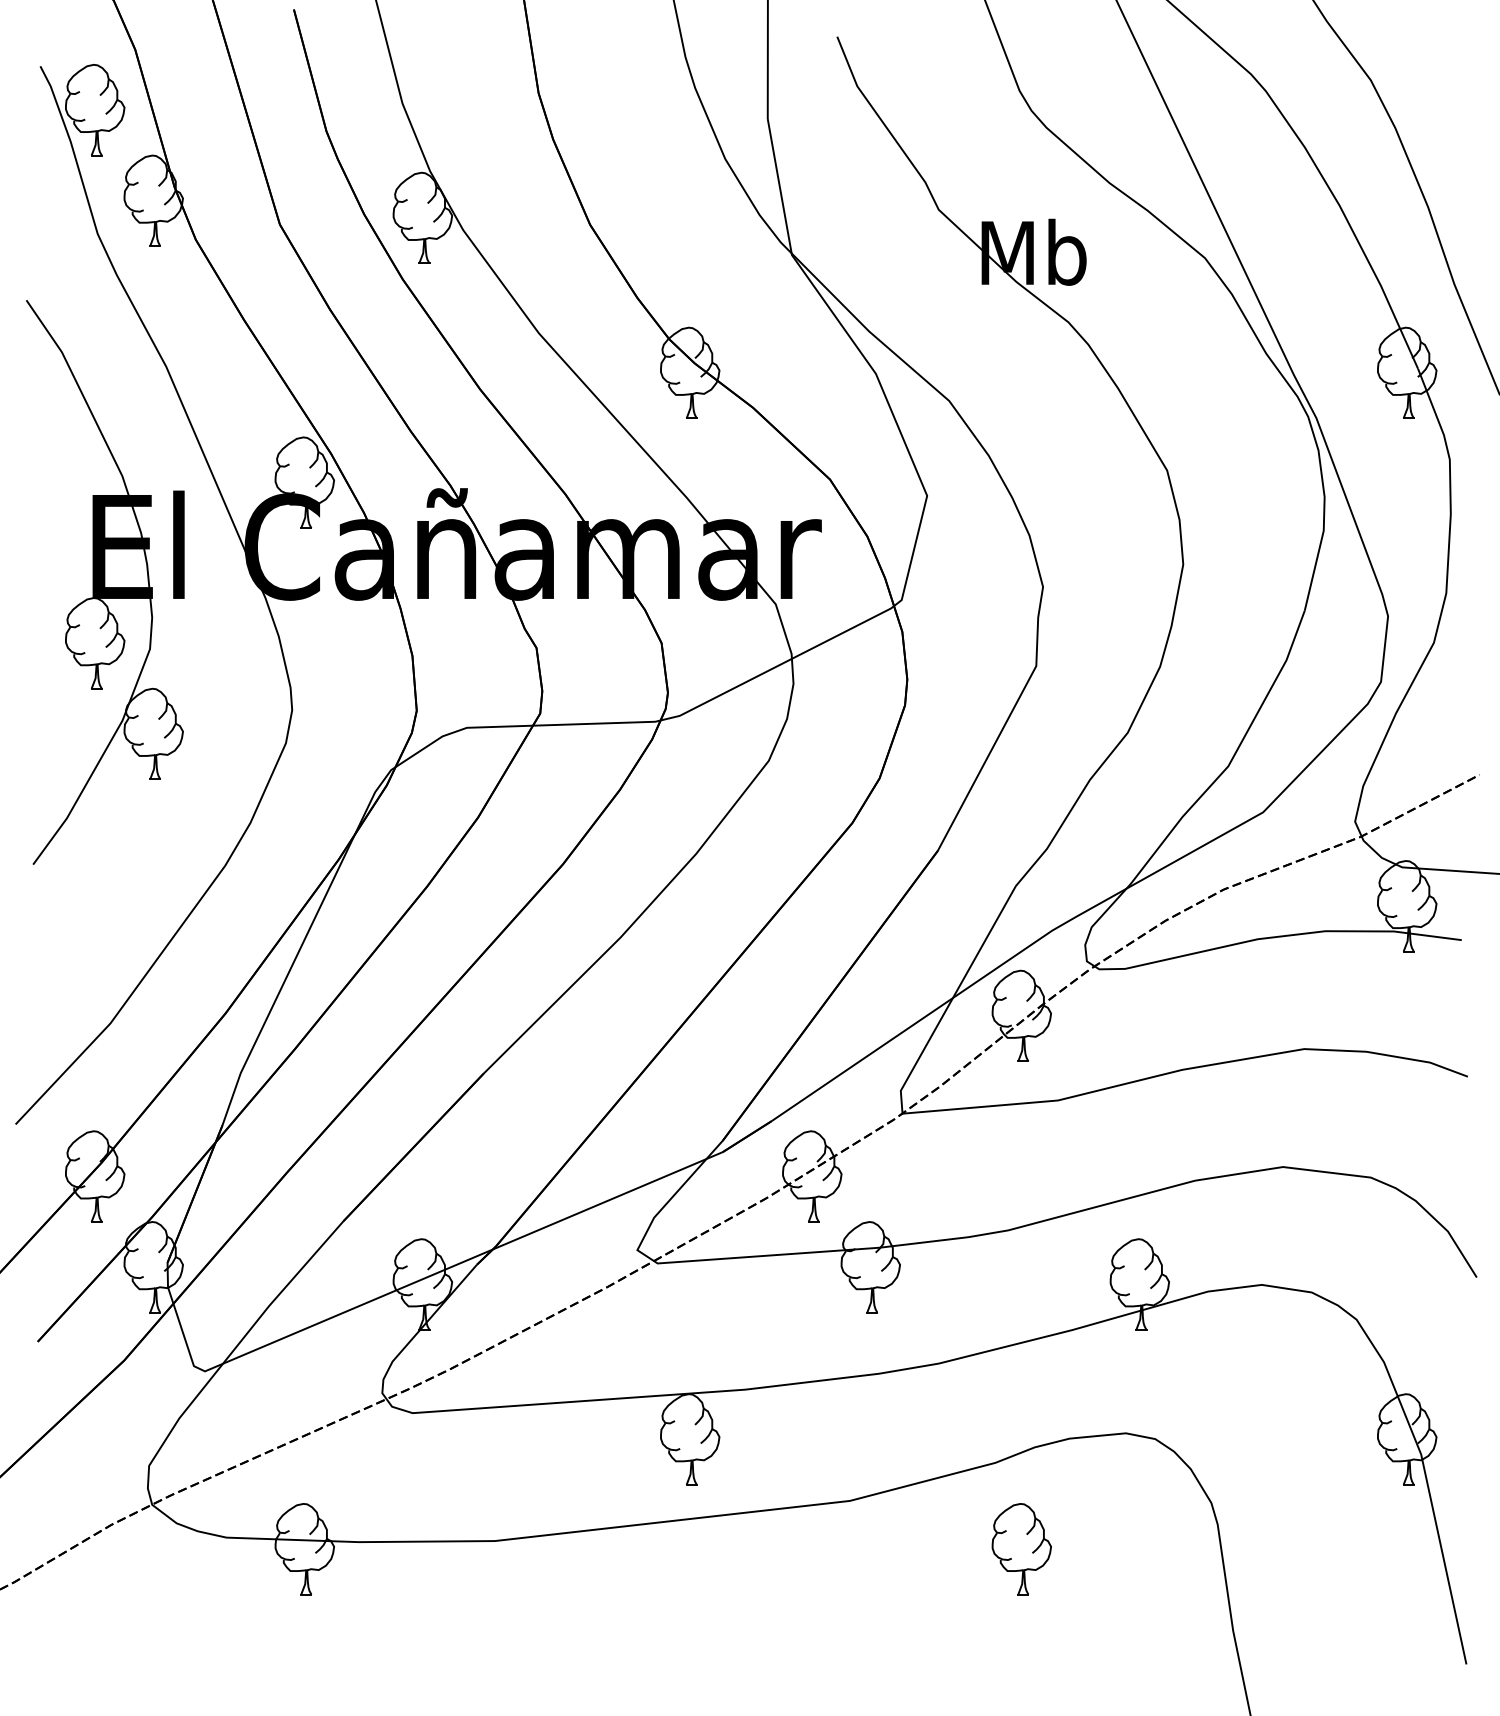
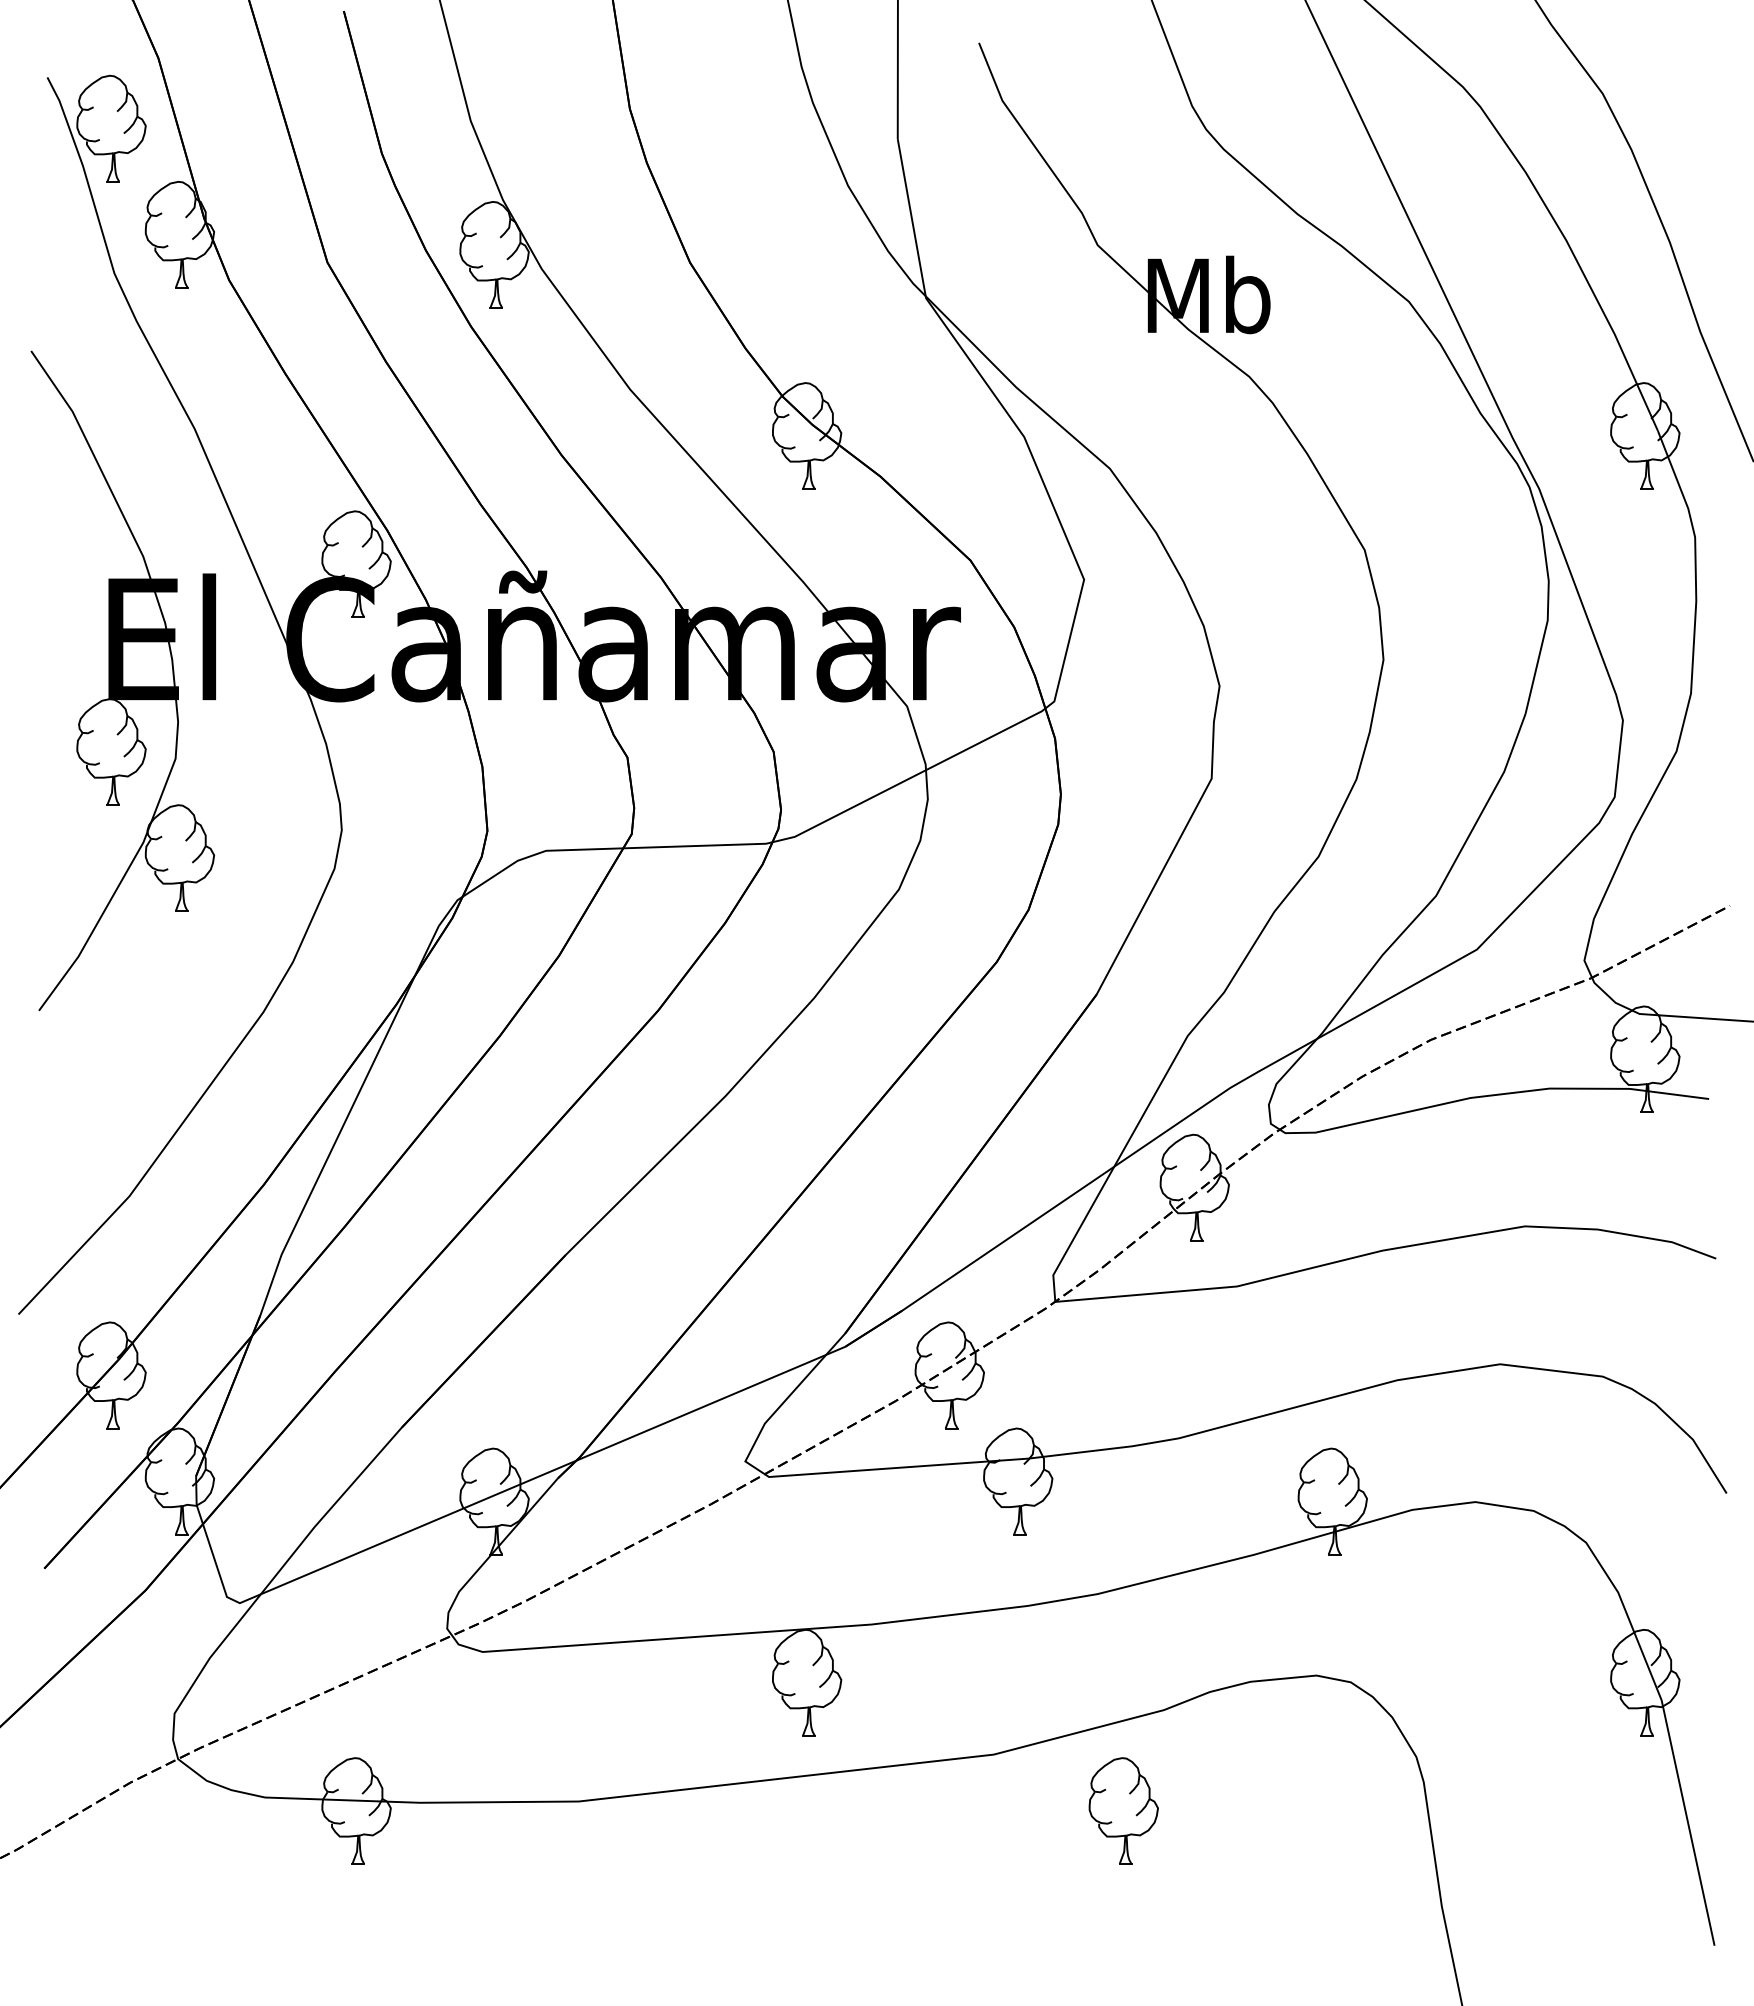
part: (1021, 1548) -> (1123, 1810), moved

